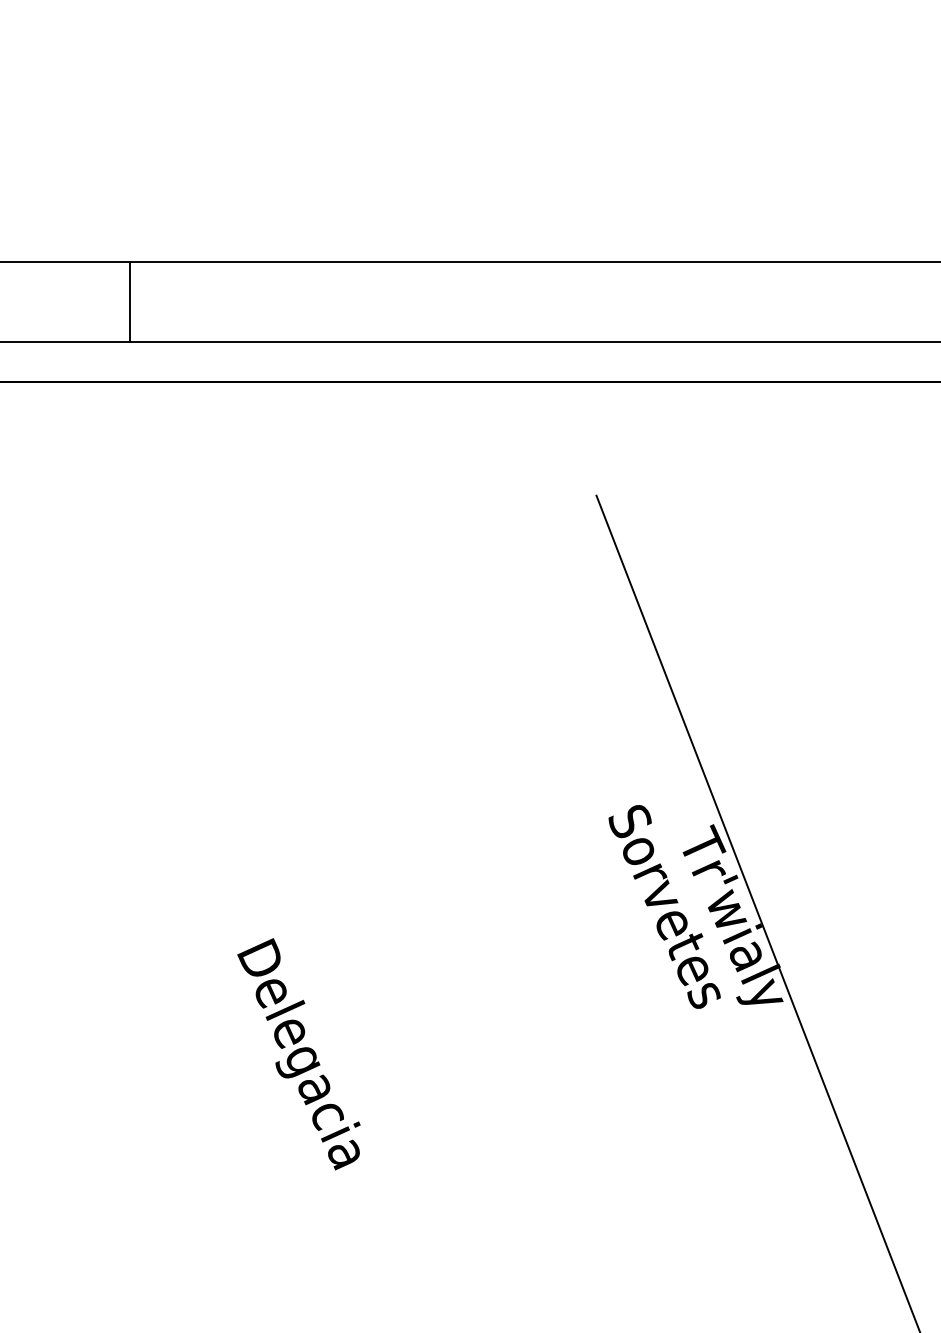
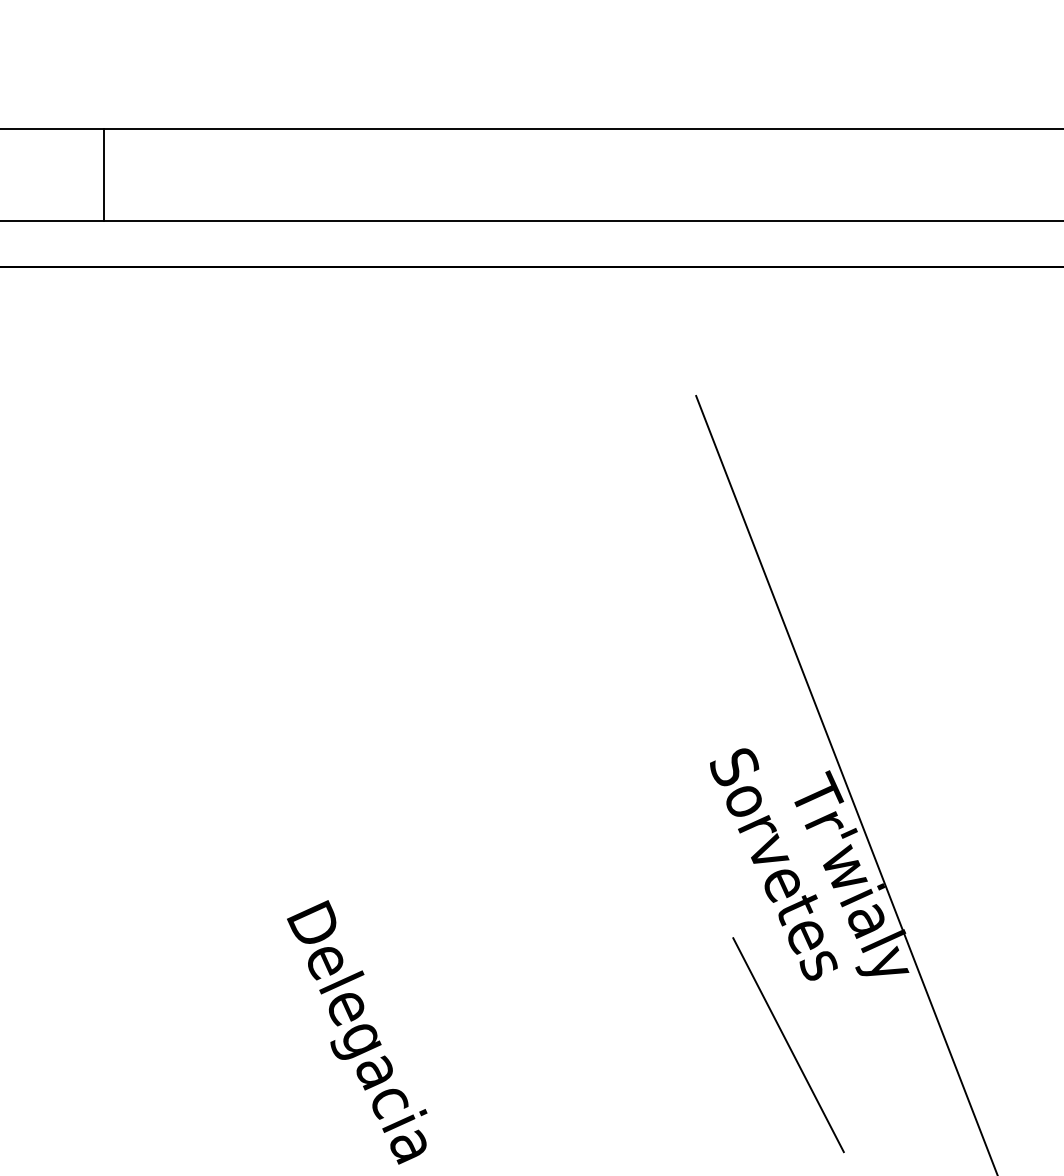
line: (129, 301) -> (103, 174), moved
line: (677, 1065) -> (788, 1045), added

